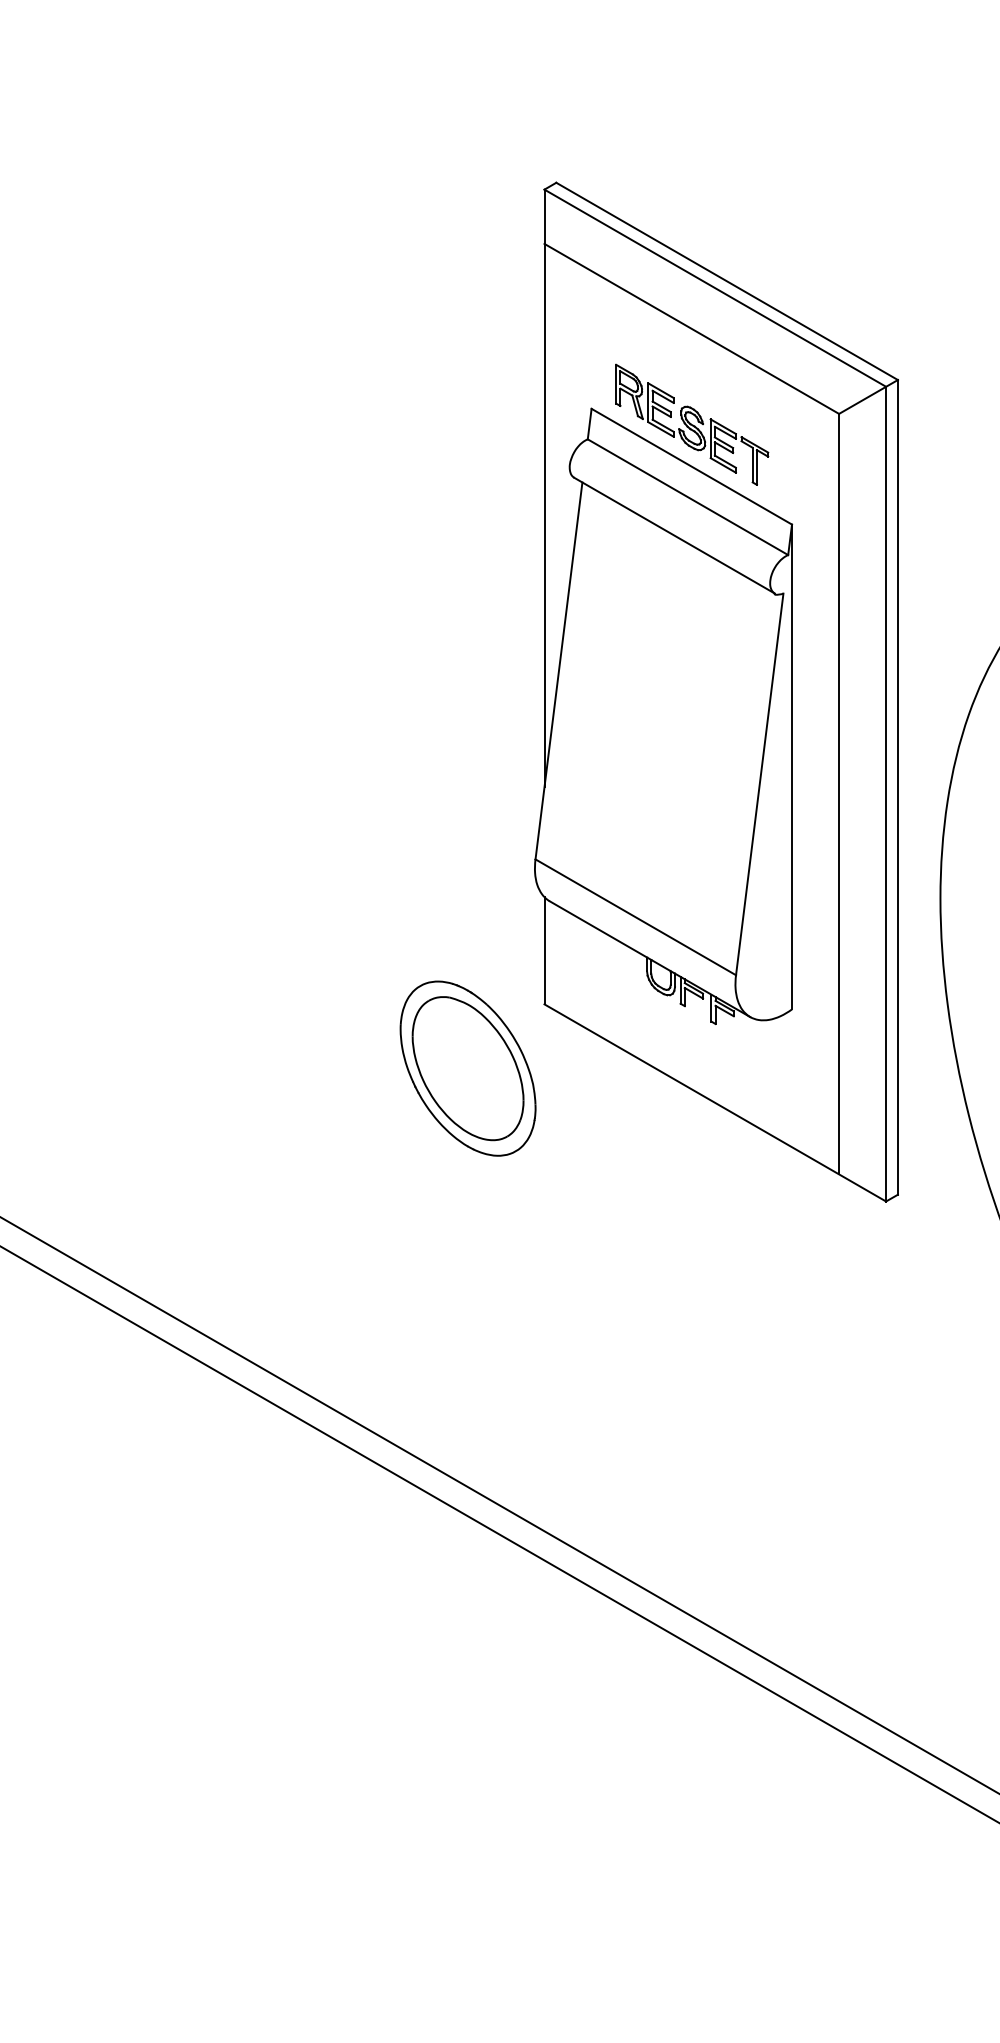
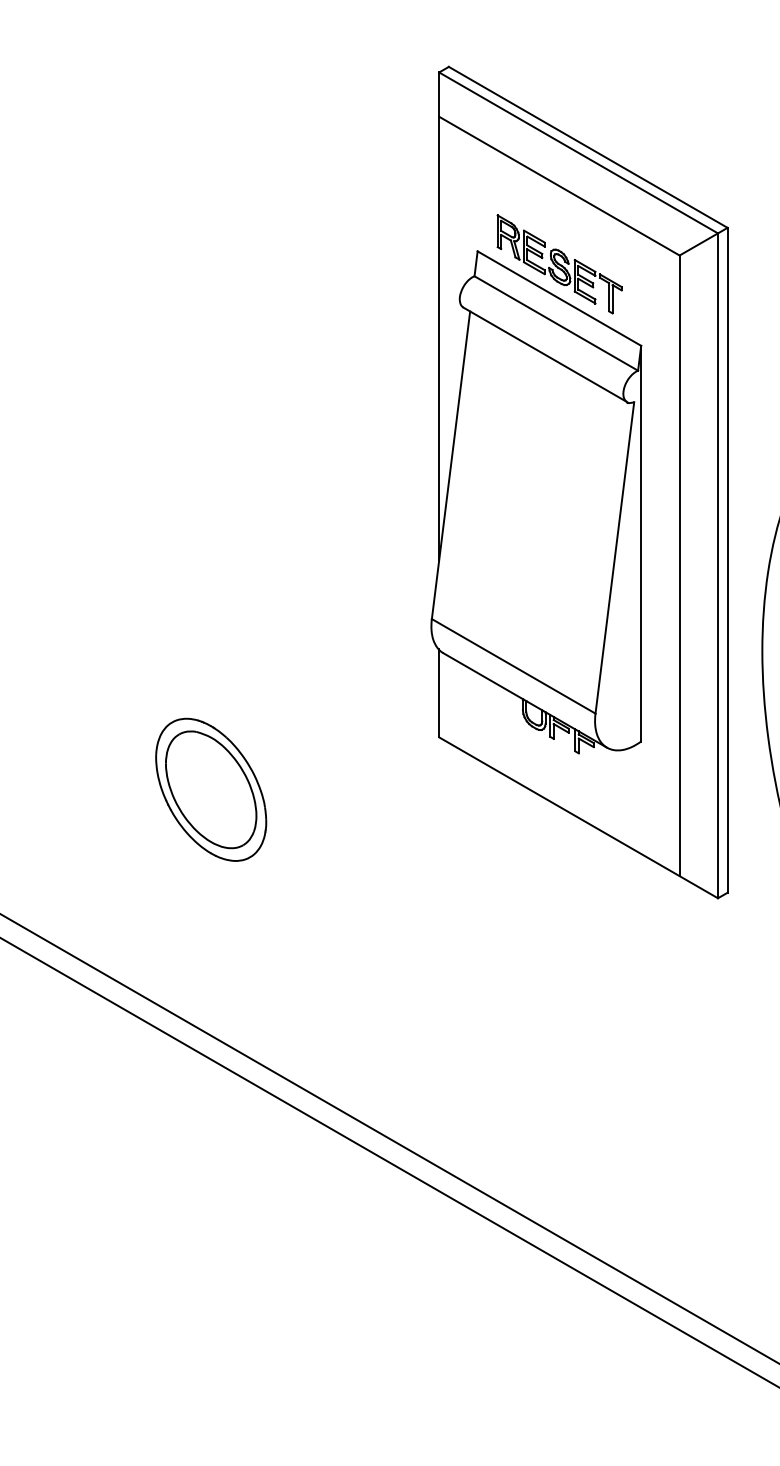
part: (467, 1068) -> (210, 789), moved

